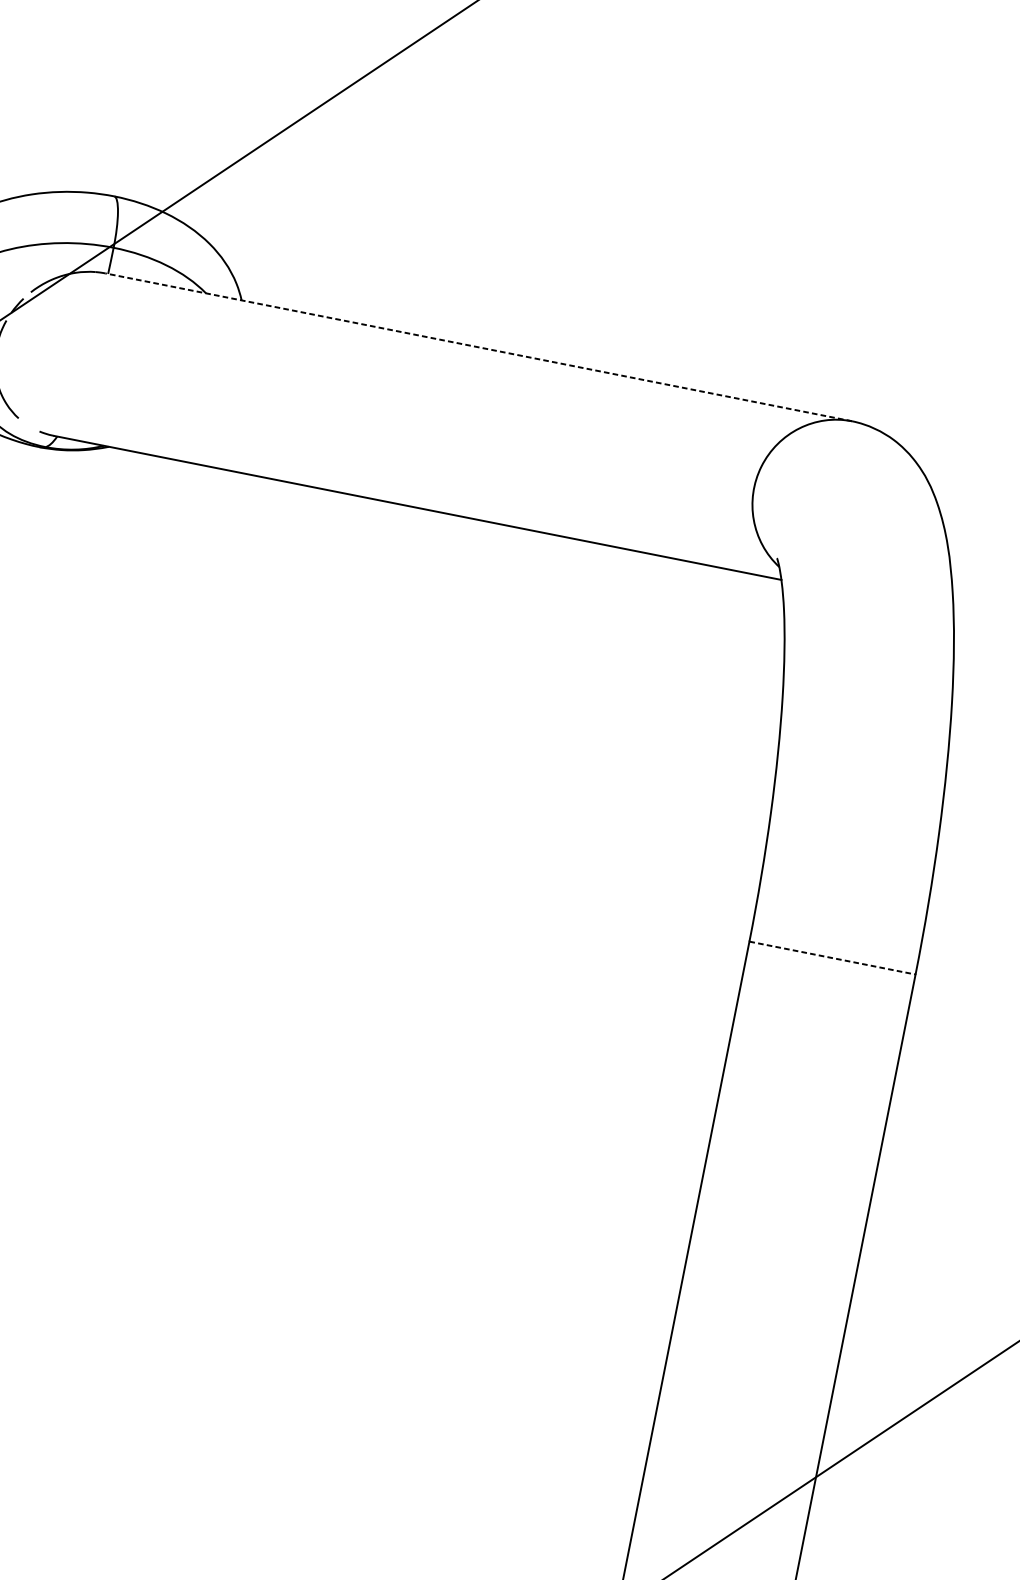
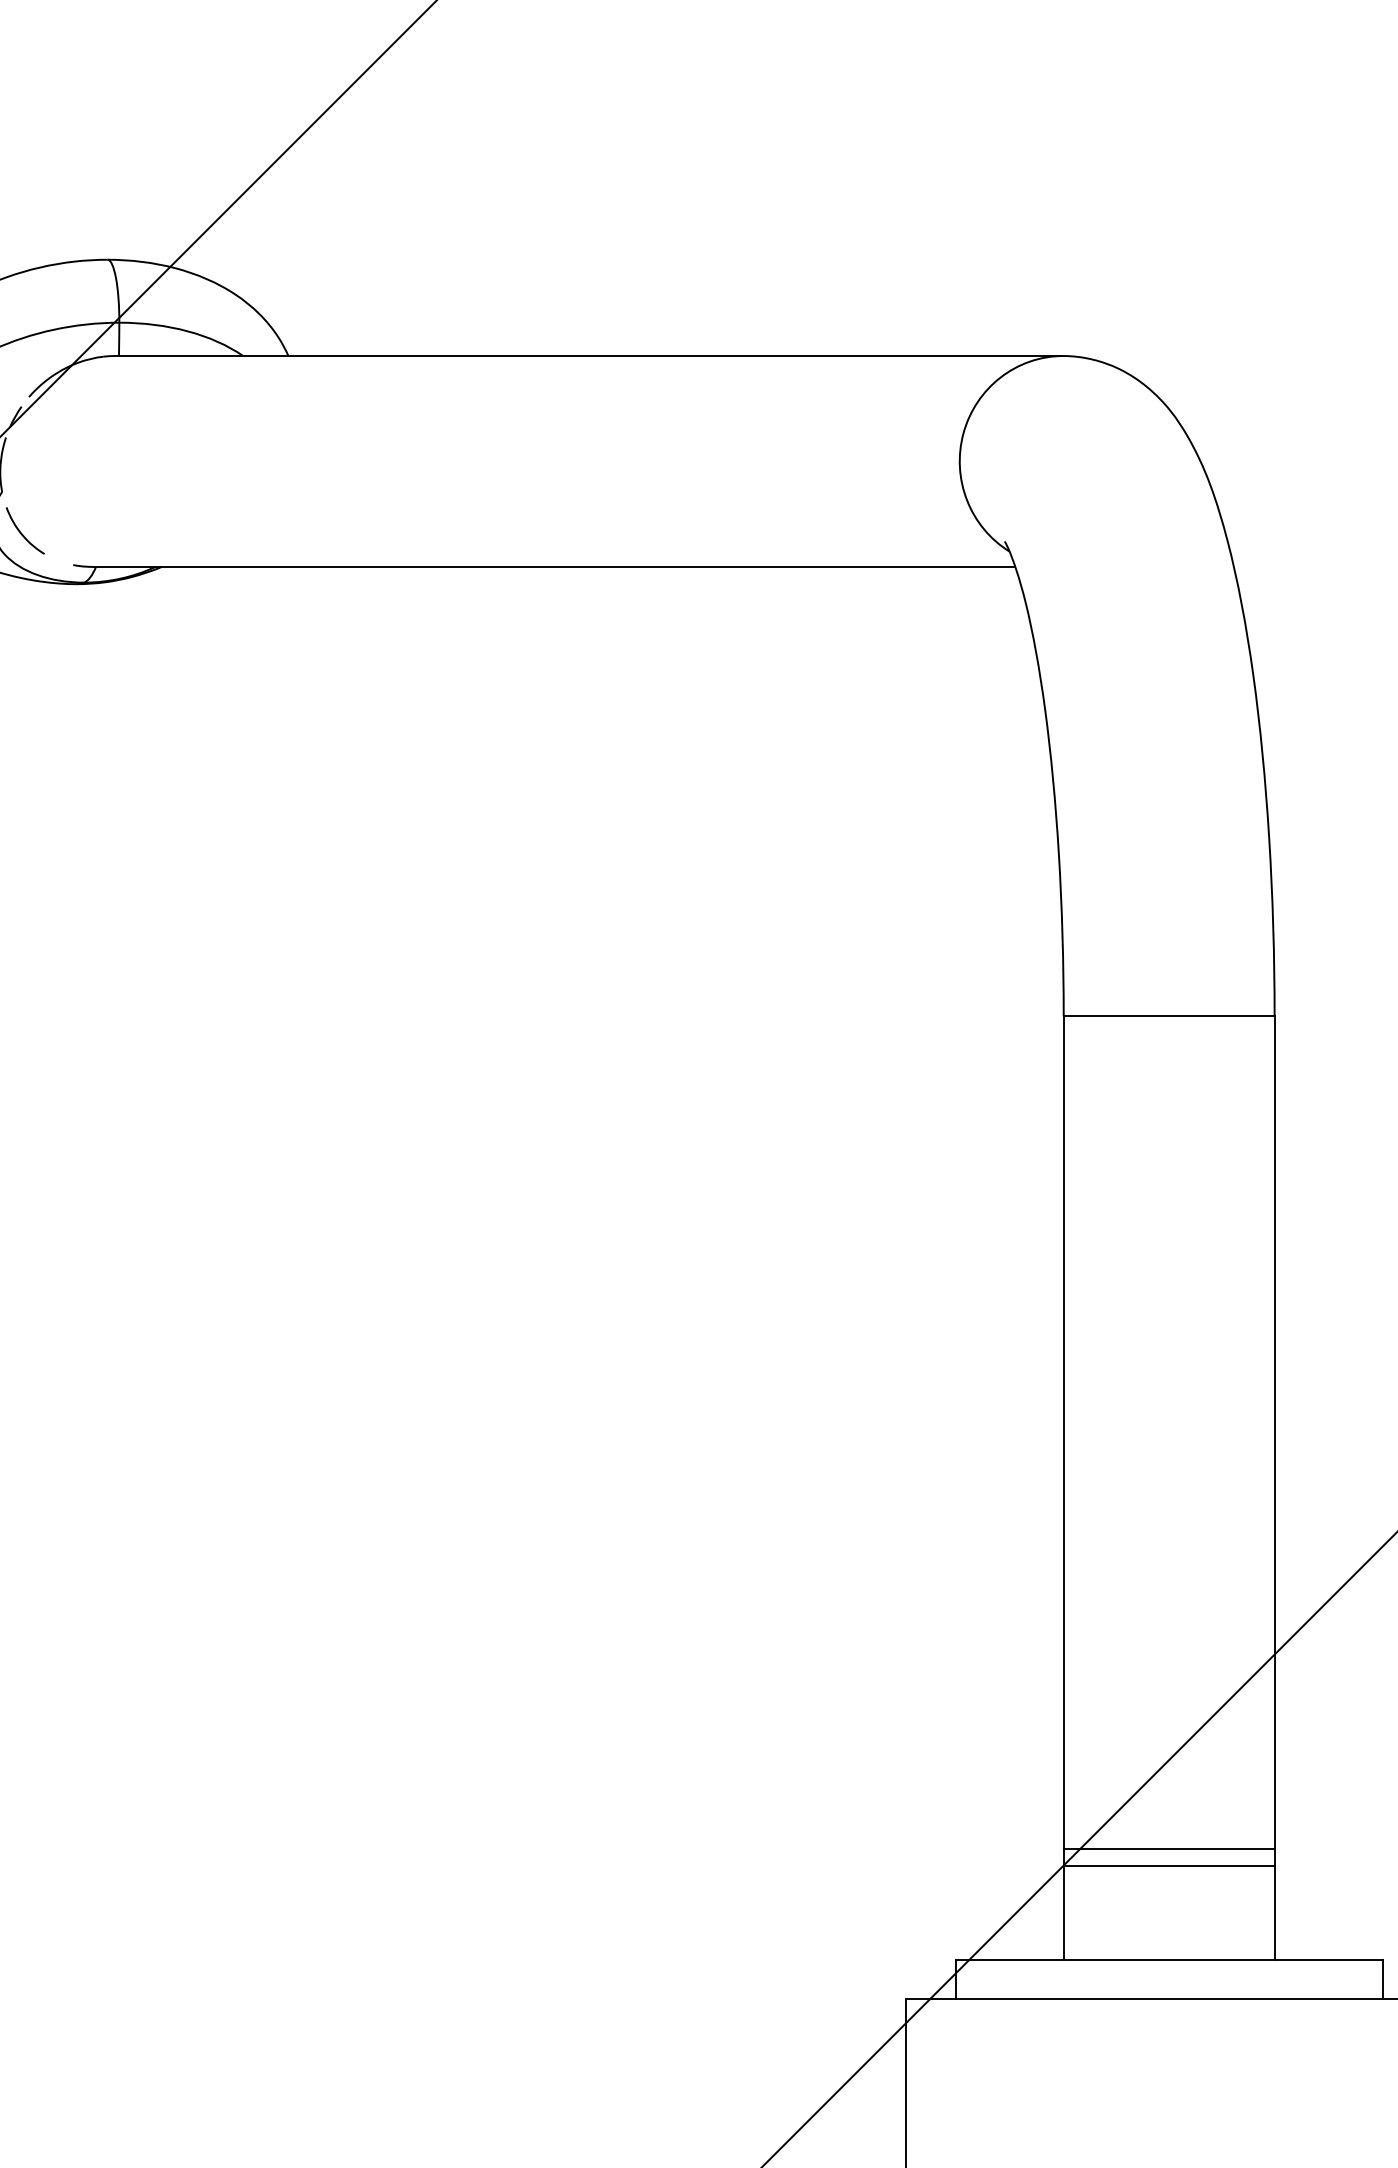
line: (478, 347) -> (589, 356), dashed -> solid
line: (832, 958) -> (1169, 1016), dashed -> solid

